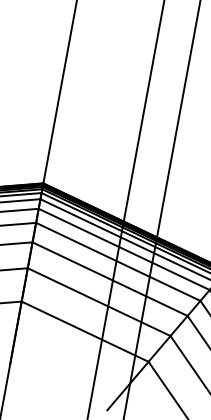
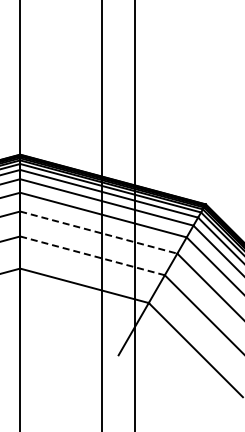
line: (110, 279) -> (99, 232), solid -> dashed
line: (99, 301) -> (92, 255), solid -> dashed

